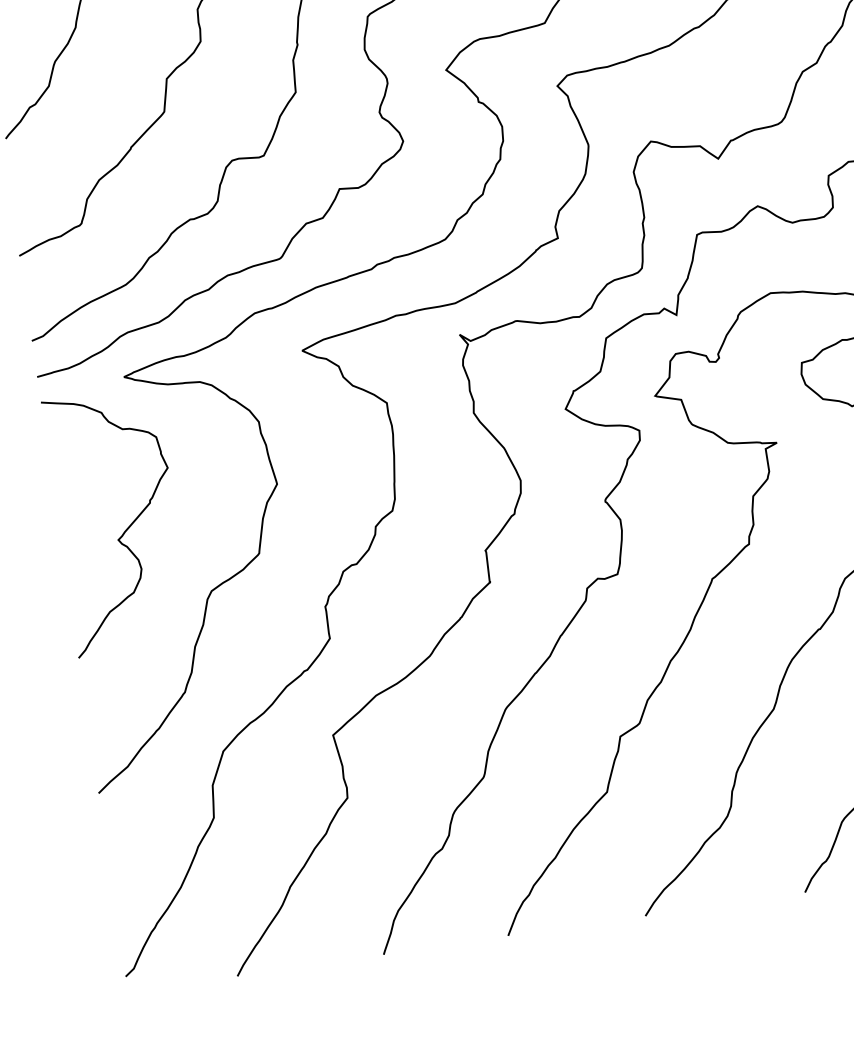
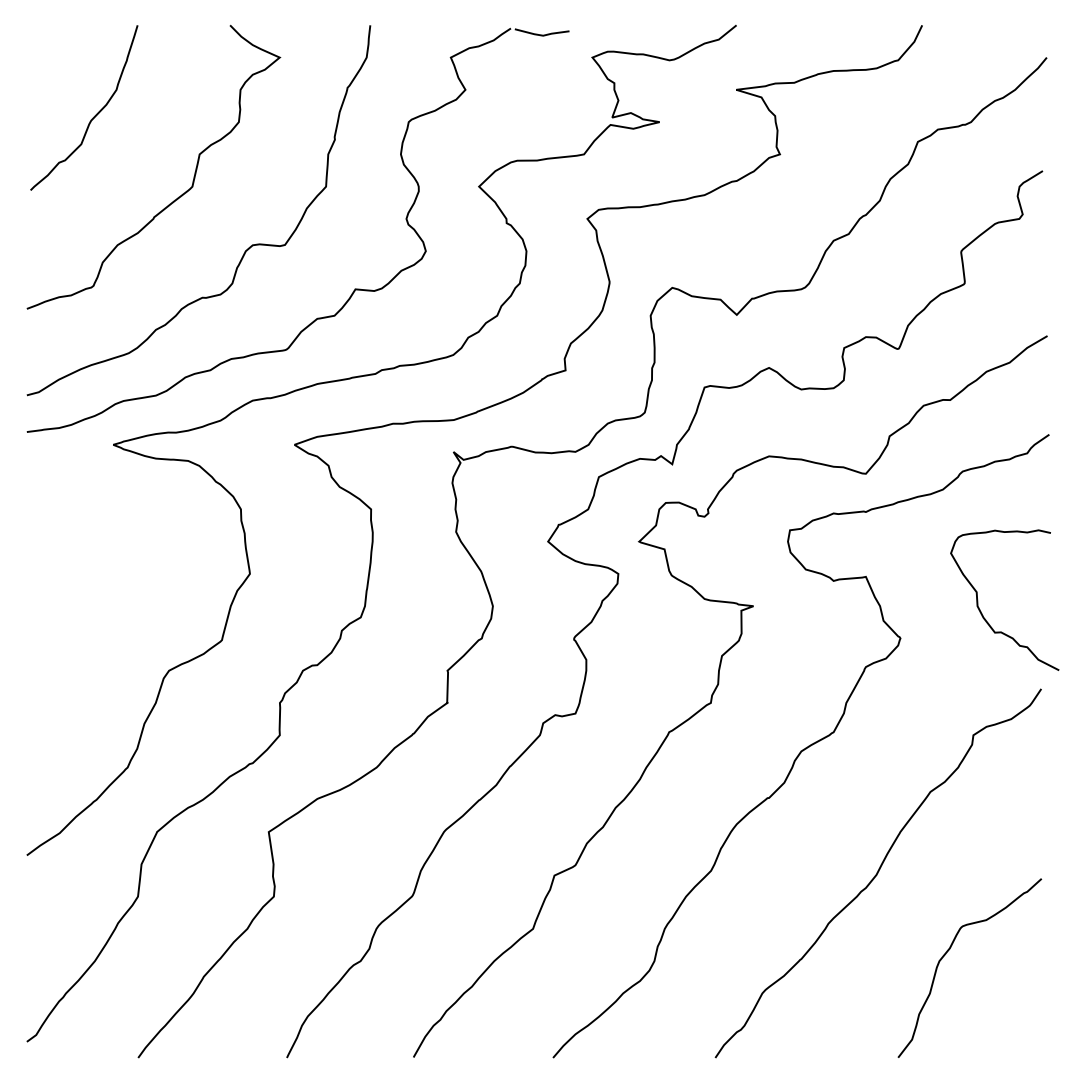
curve: (124, 530) -> (91, 597), removed

